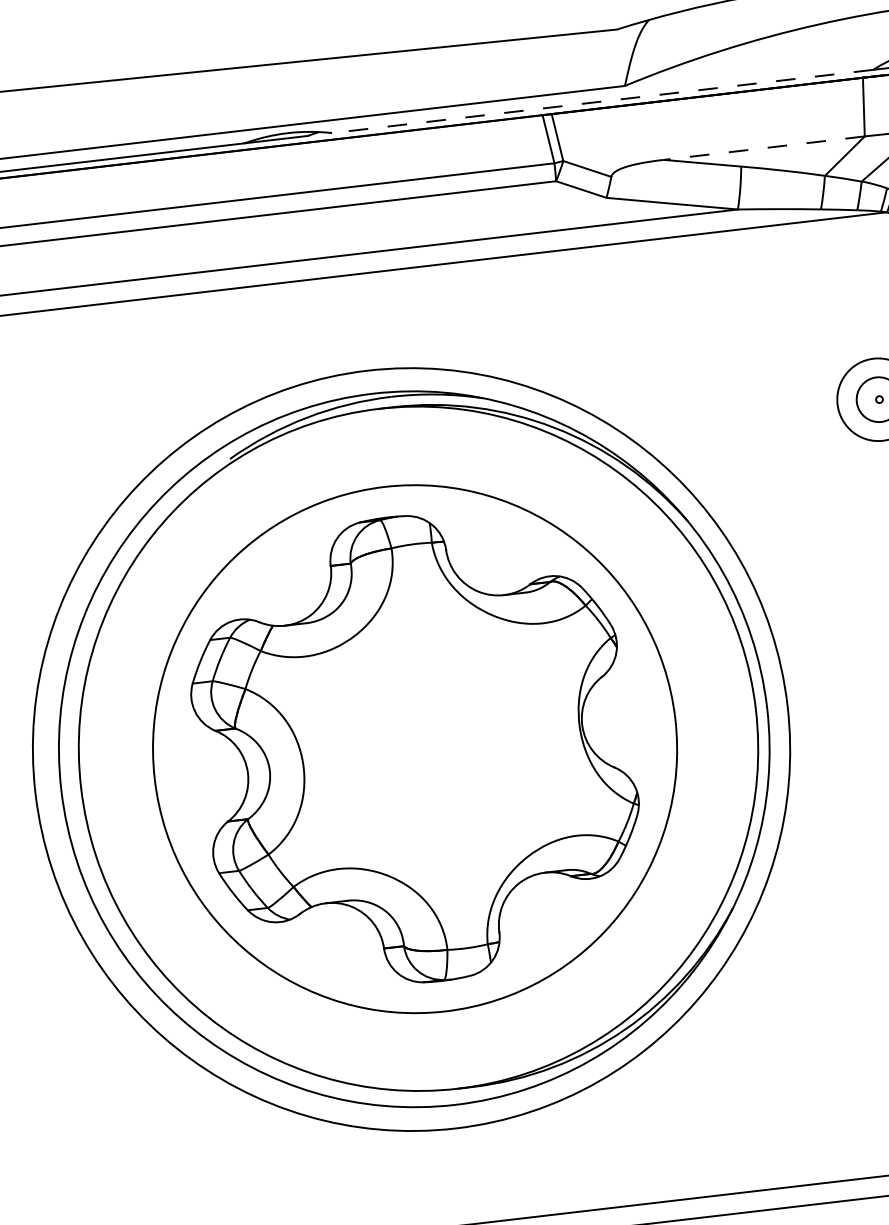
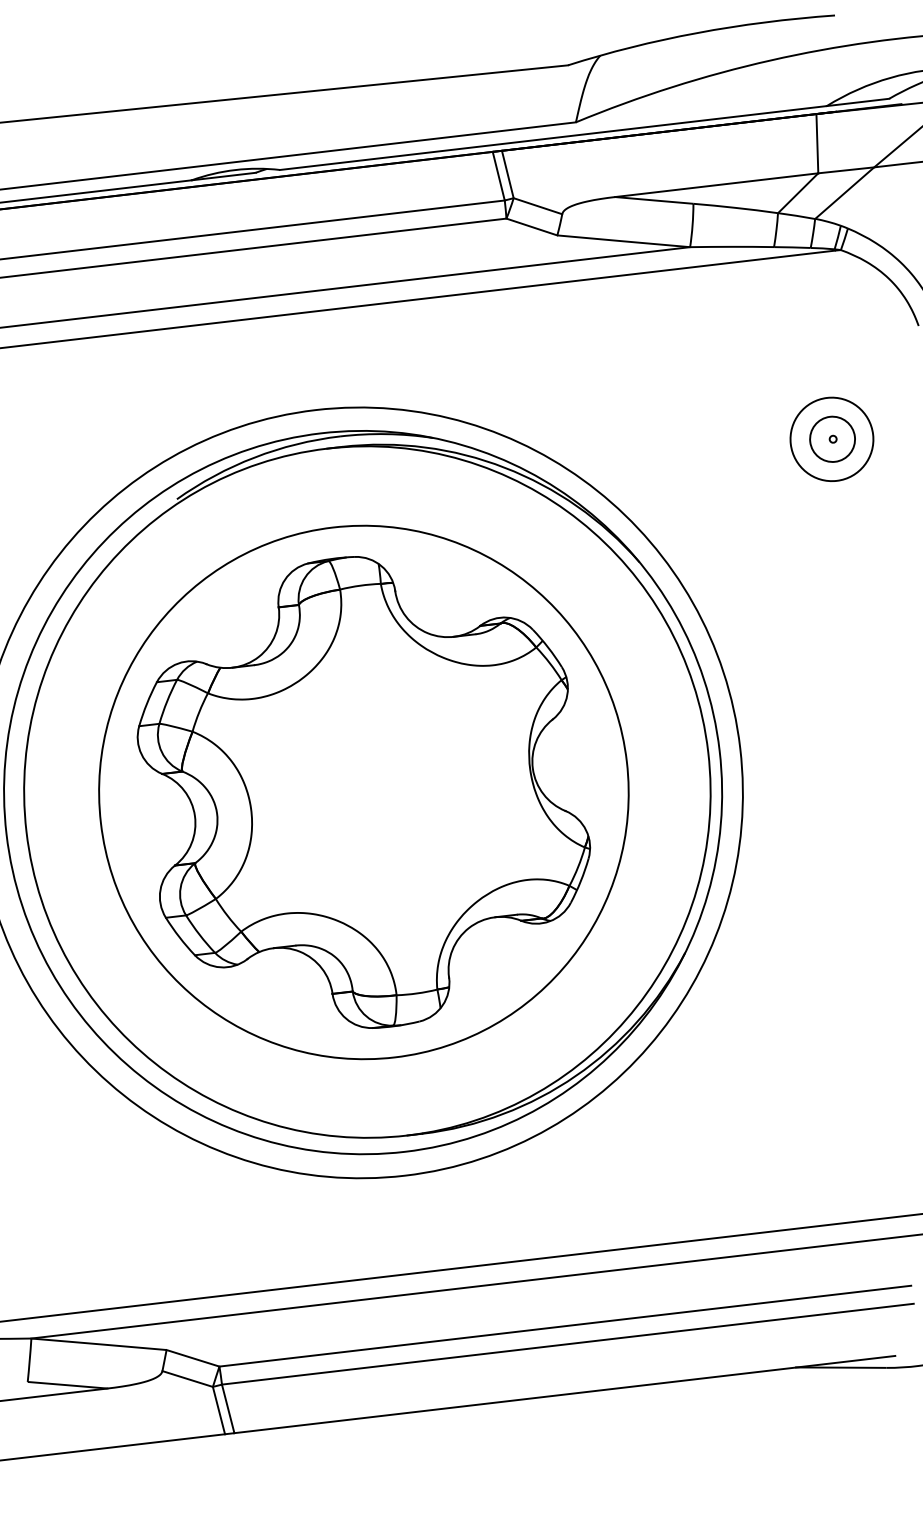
line: (601, 101) -> (552, 138), dashed -> solid
line: (764, 148) -> (716, 185), dashed -> solid

